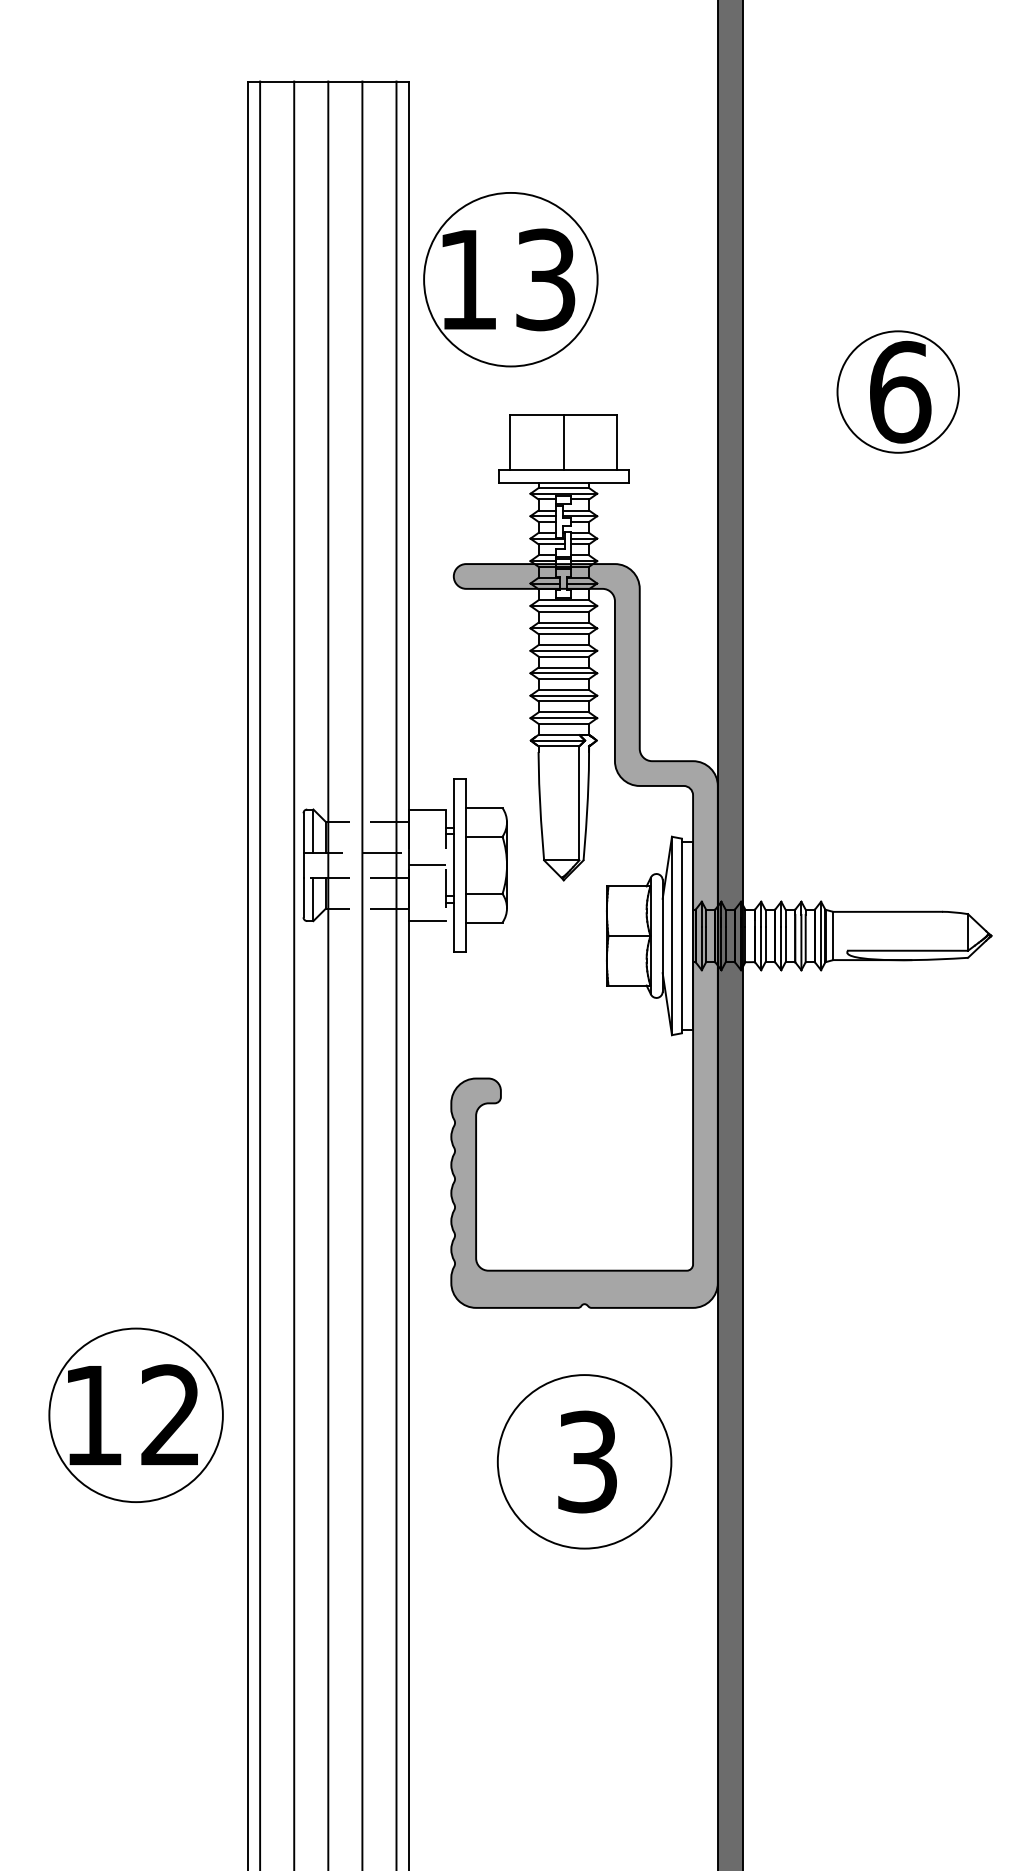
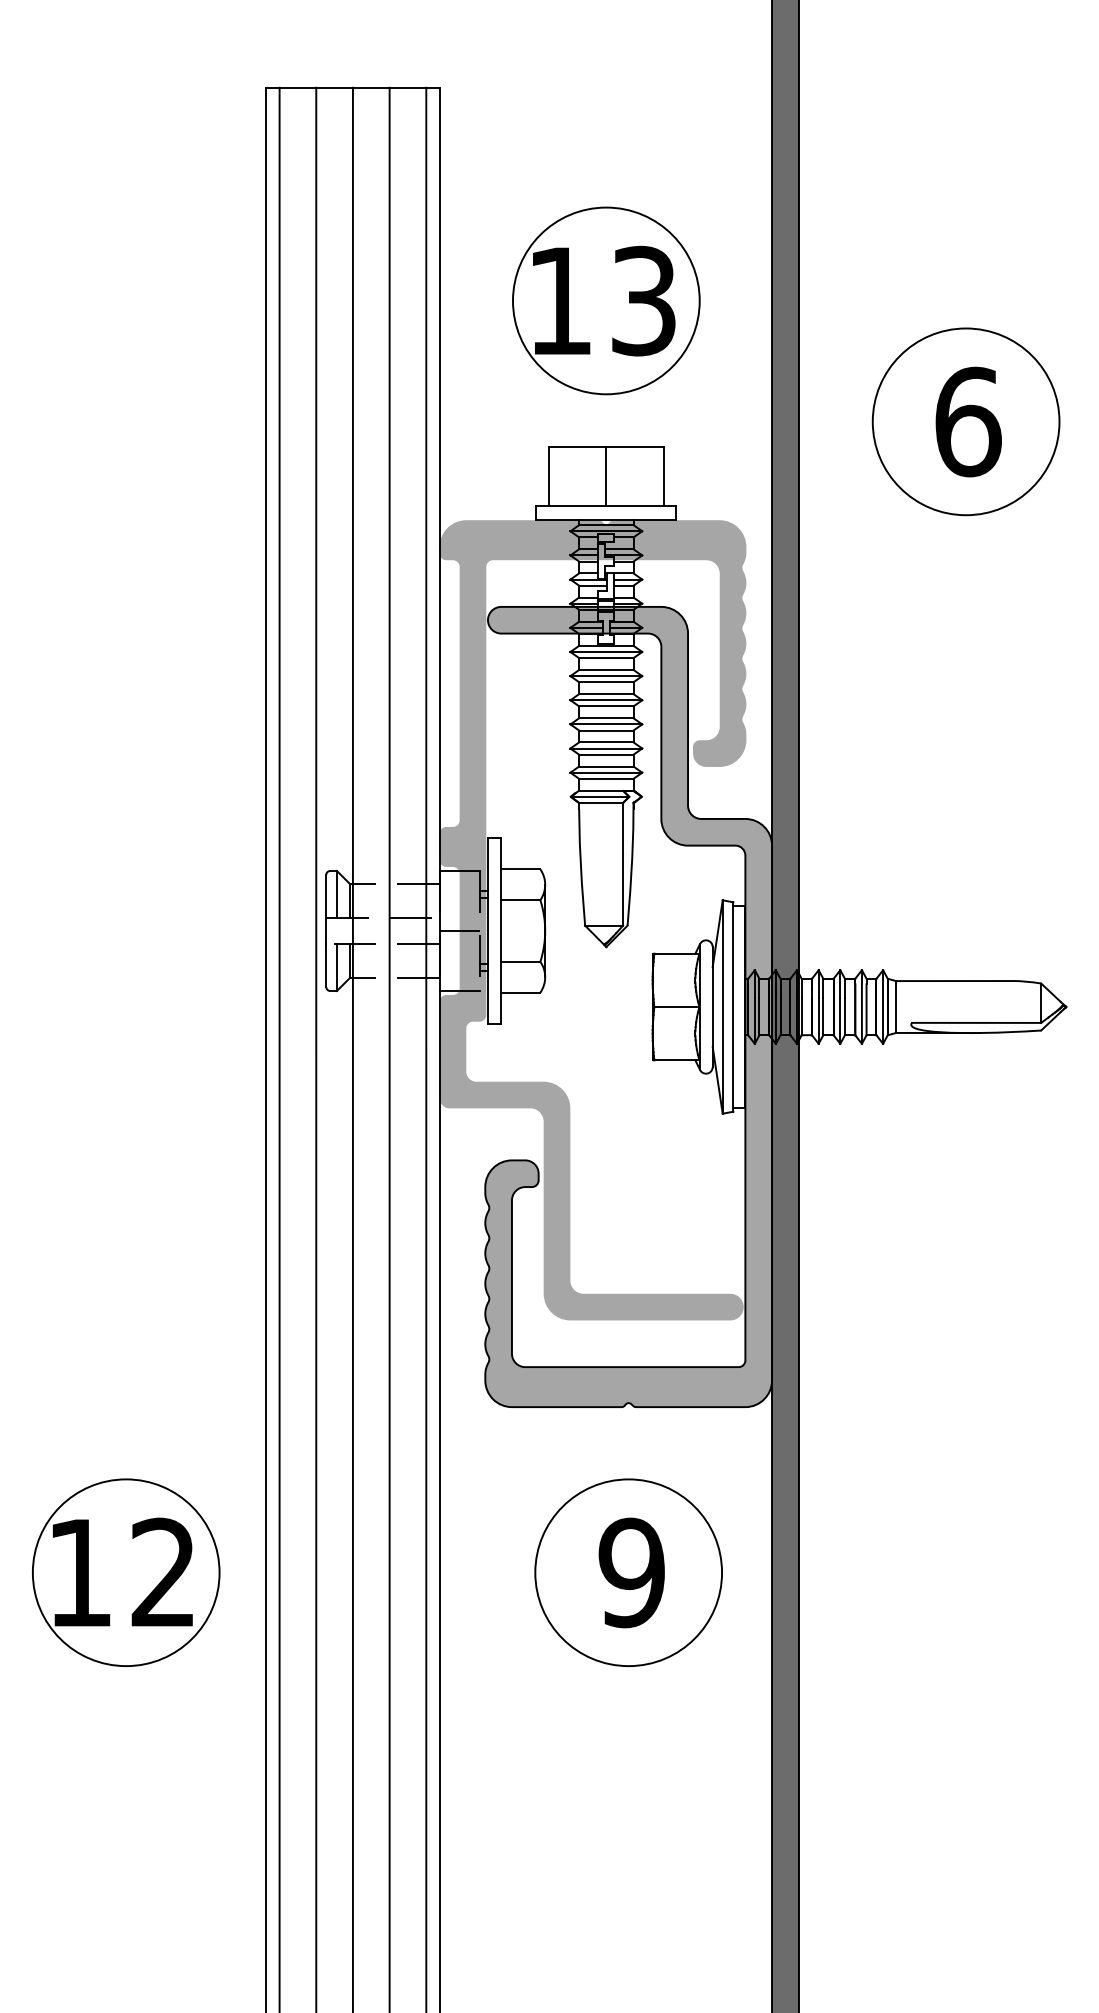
part: (511, 279) -> (606, 300), moved
circle: (897, 391) -> (965, 421), size x1.43
fill: (550, 855) -> (592, 920), added
part: (136, 1415) -> (126, 1572), moved
text: (587, 1461) -> (631, 1572), 3 -> 9

